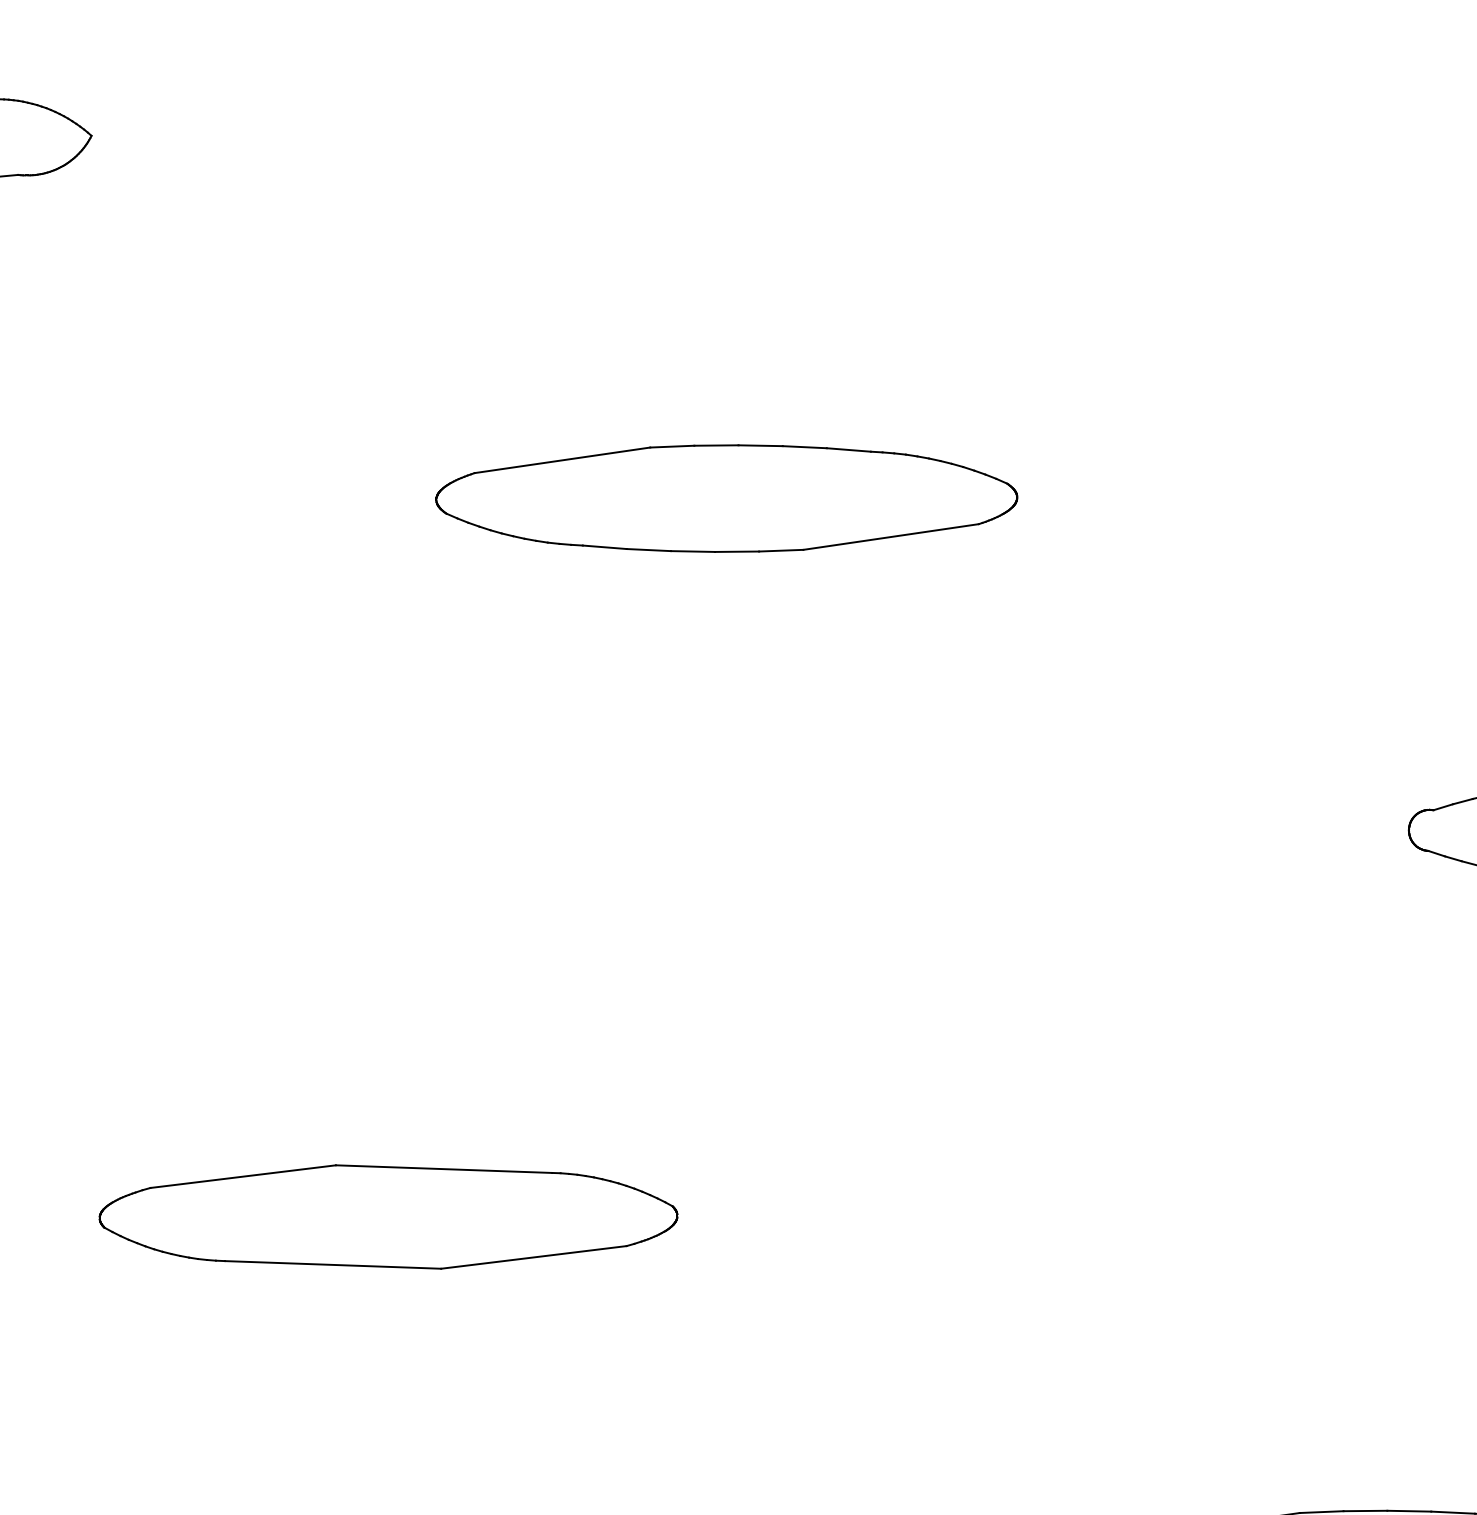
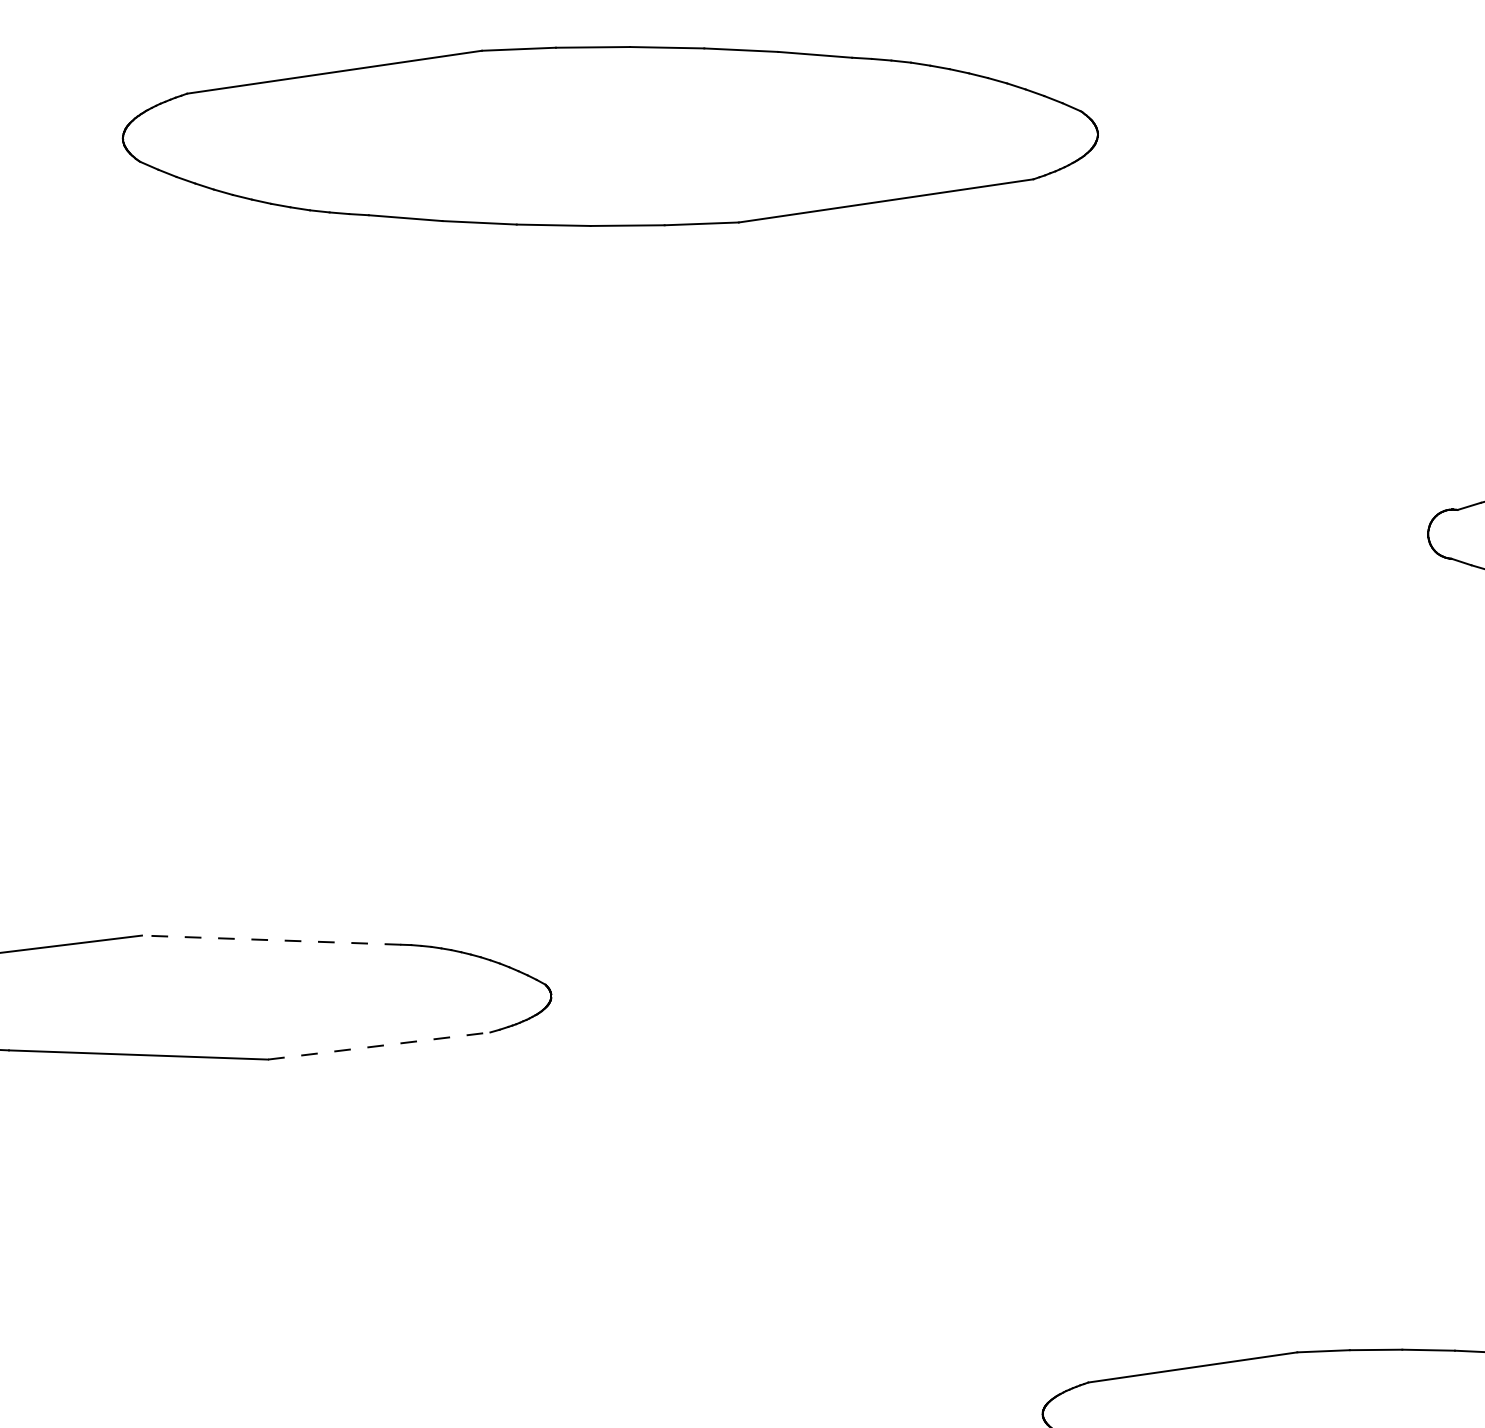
part: (726, 498) -> (610, 136), size x1.4
line: (443, 1169) -> (270, 940), solid -> dashed
line: (534, 1257) -> (380, 1046), solid -> dashed

